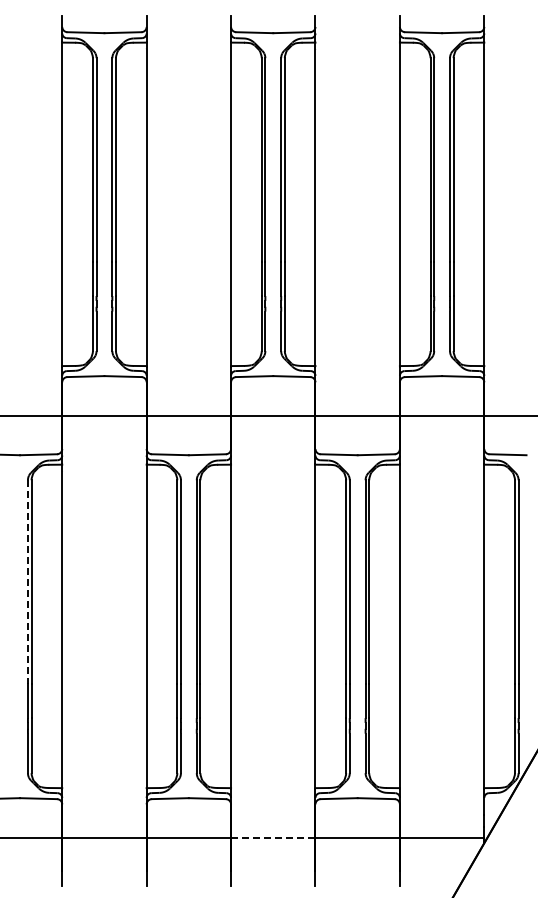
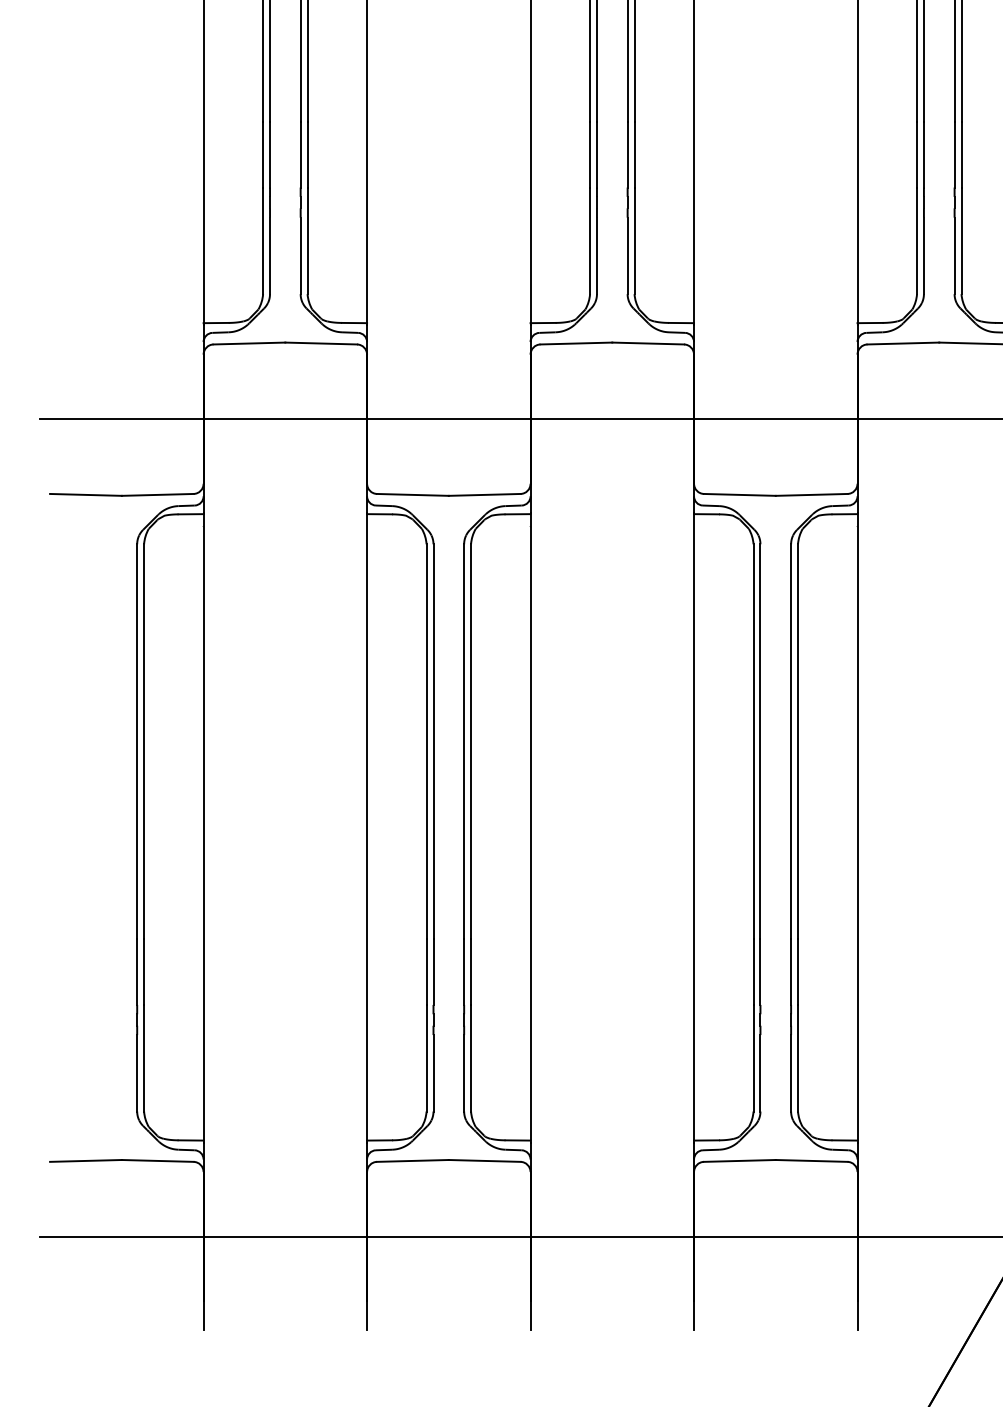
line: (27, 582) -> (136, 742), dashed -> solid
line: (273, 837) -> (612, 1236), dashed -> solid

